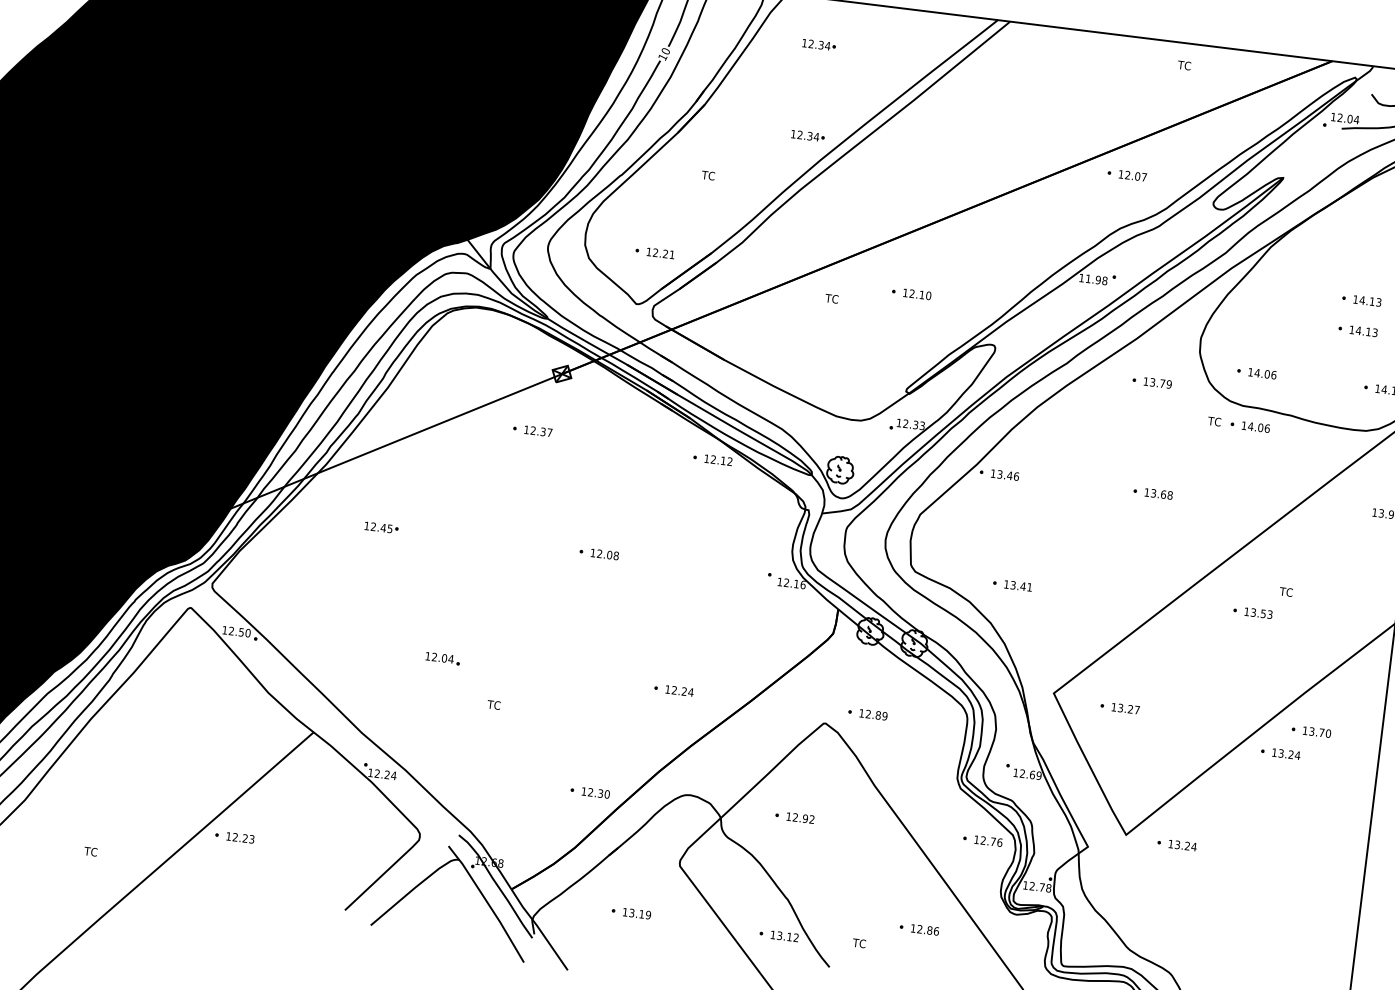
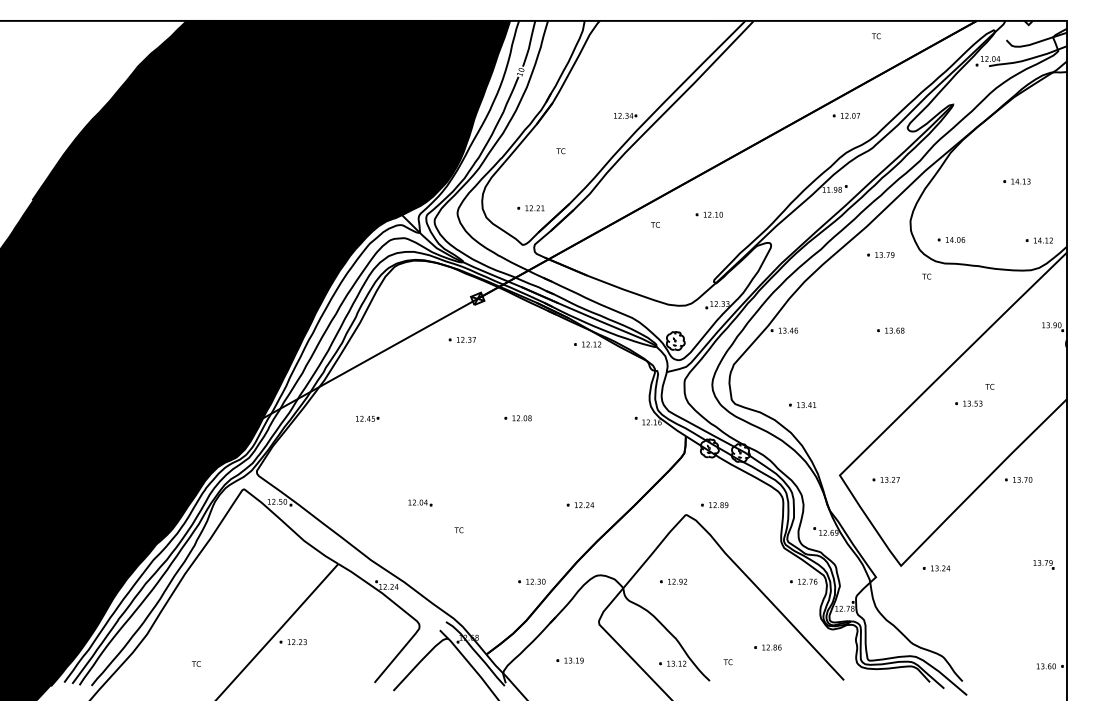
part: (819, 44) -> (625, 52), removed
part: (1357, 330) -> (1016, 202), removed
part: (1250, 425) -> (951, 276), removed
part: (1280, 753) -> (999, 497), removed
part: (1332, 858) -> (1043, 564), added

